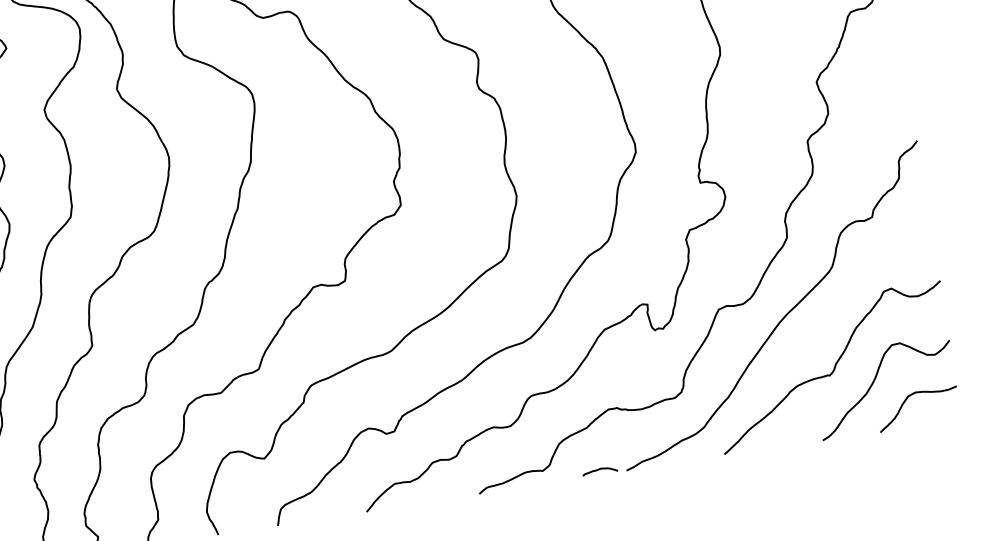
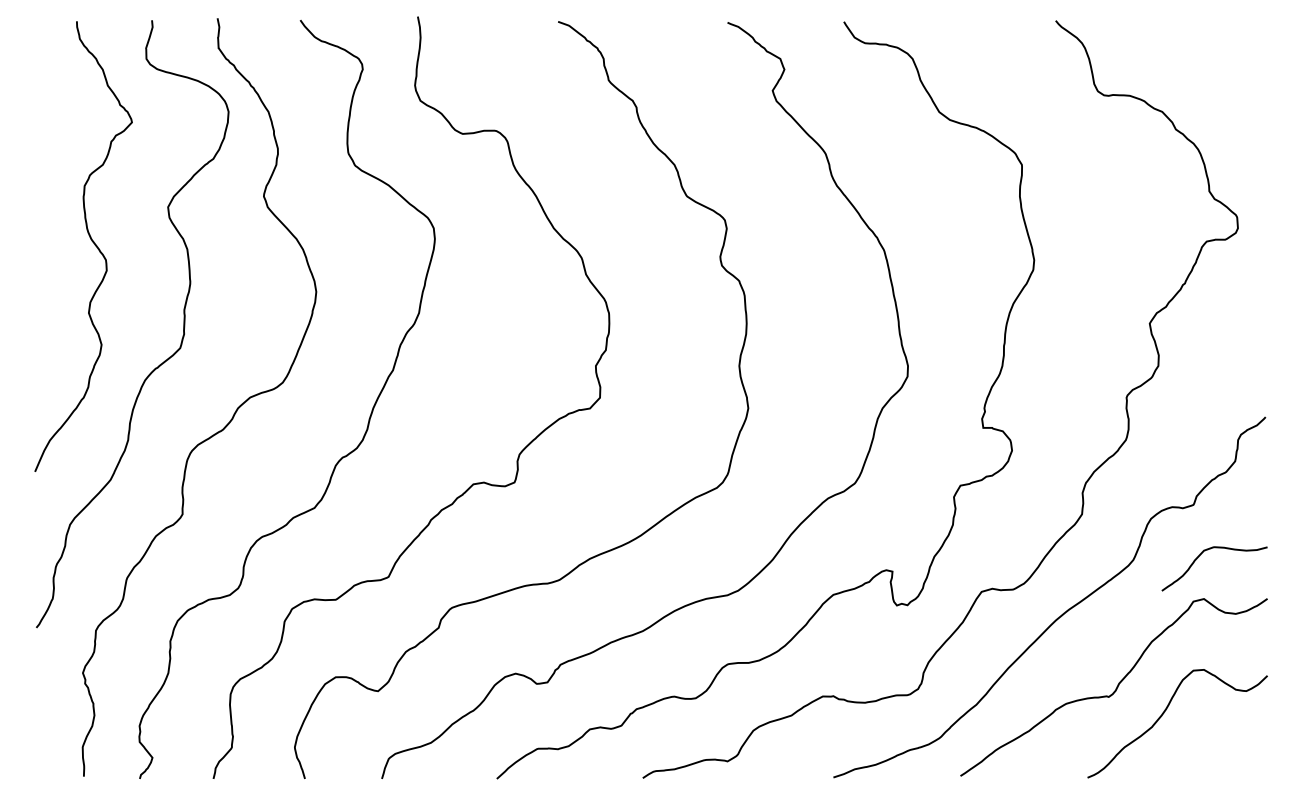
curve: (904, 403) -> (1198, 558), moved
curve: (599, 470) -> (799, 771), removed

